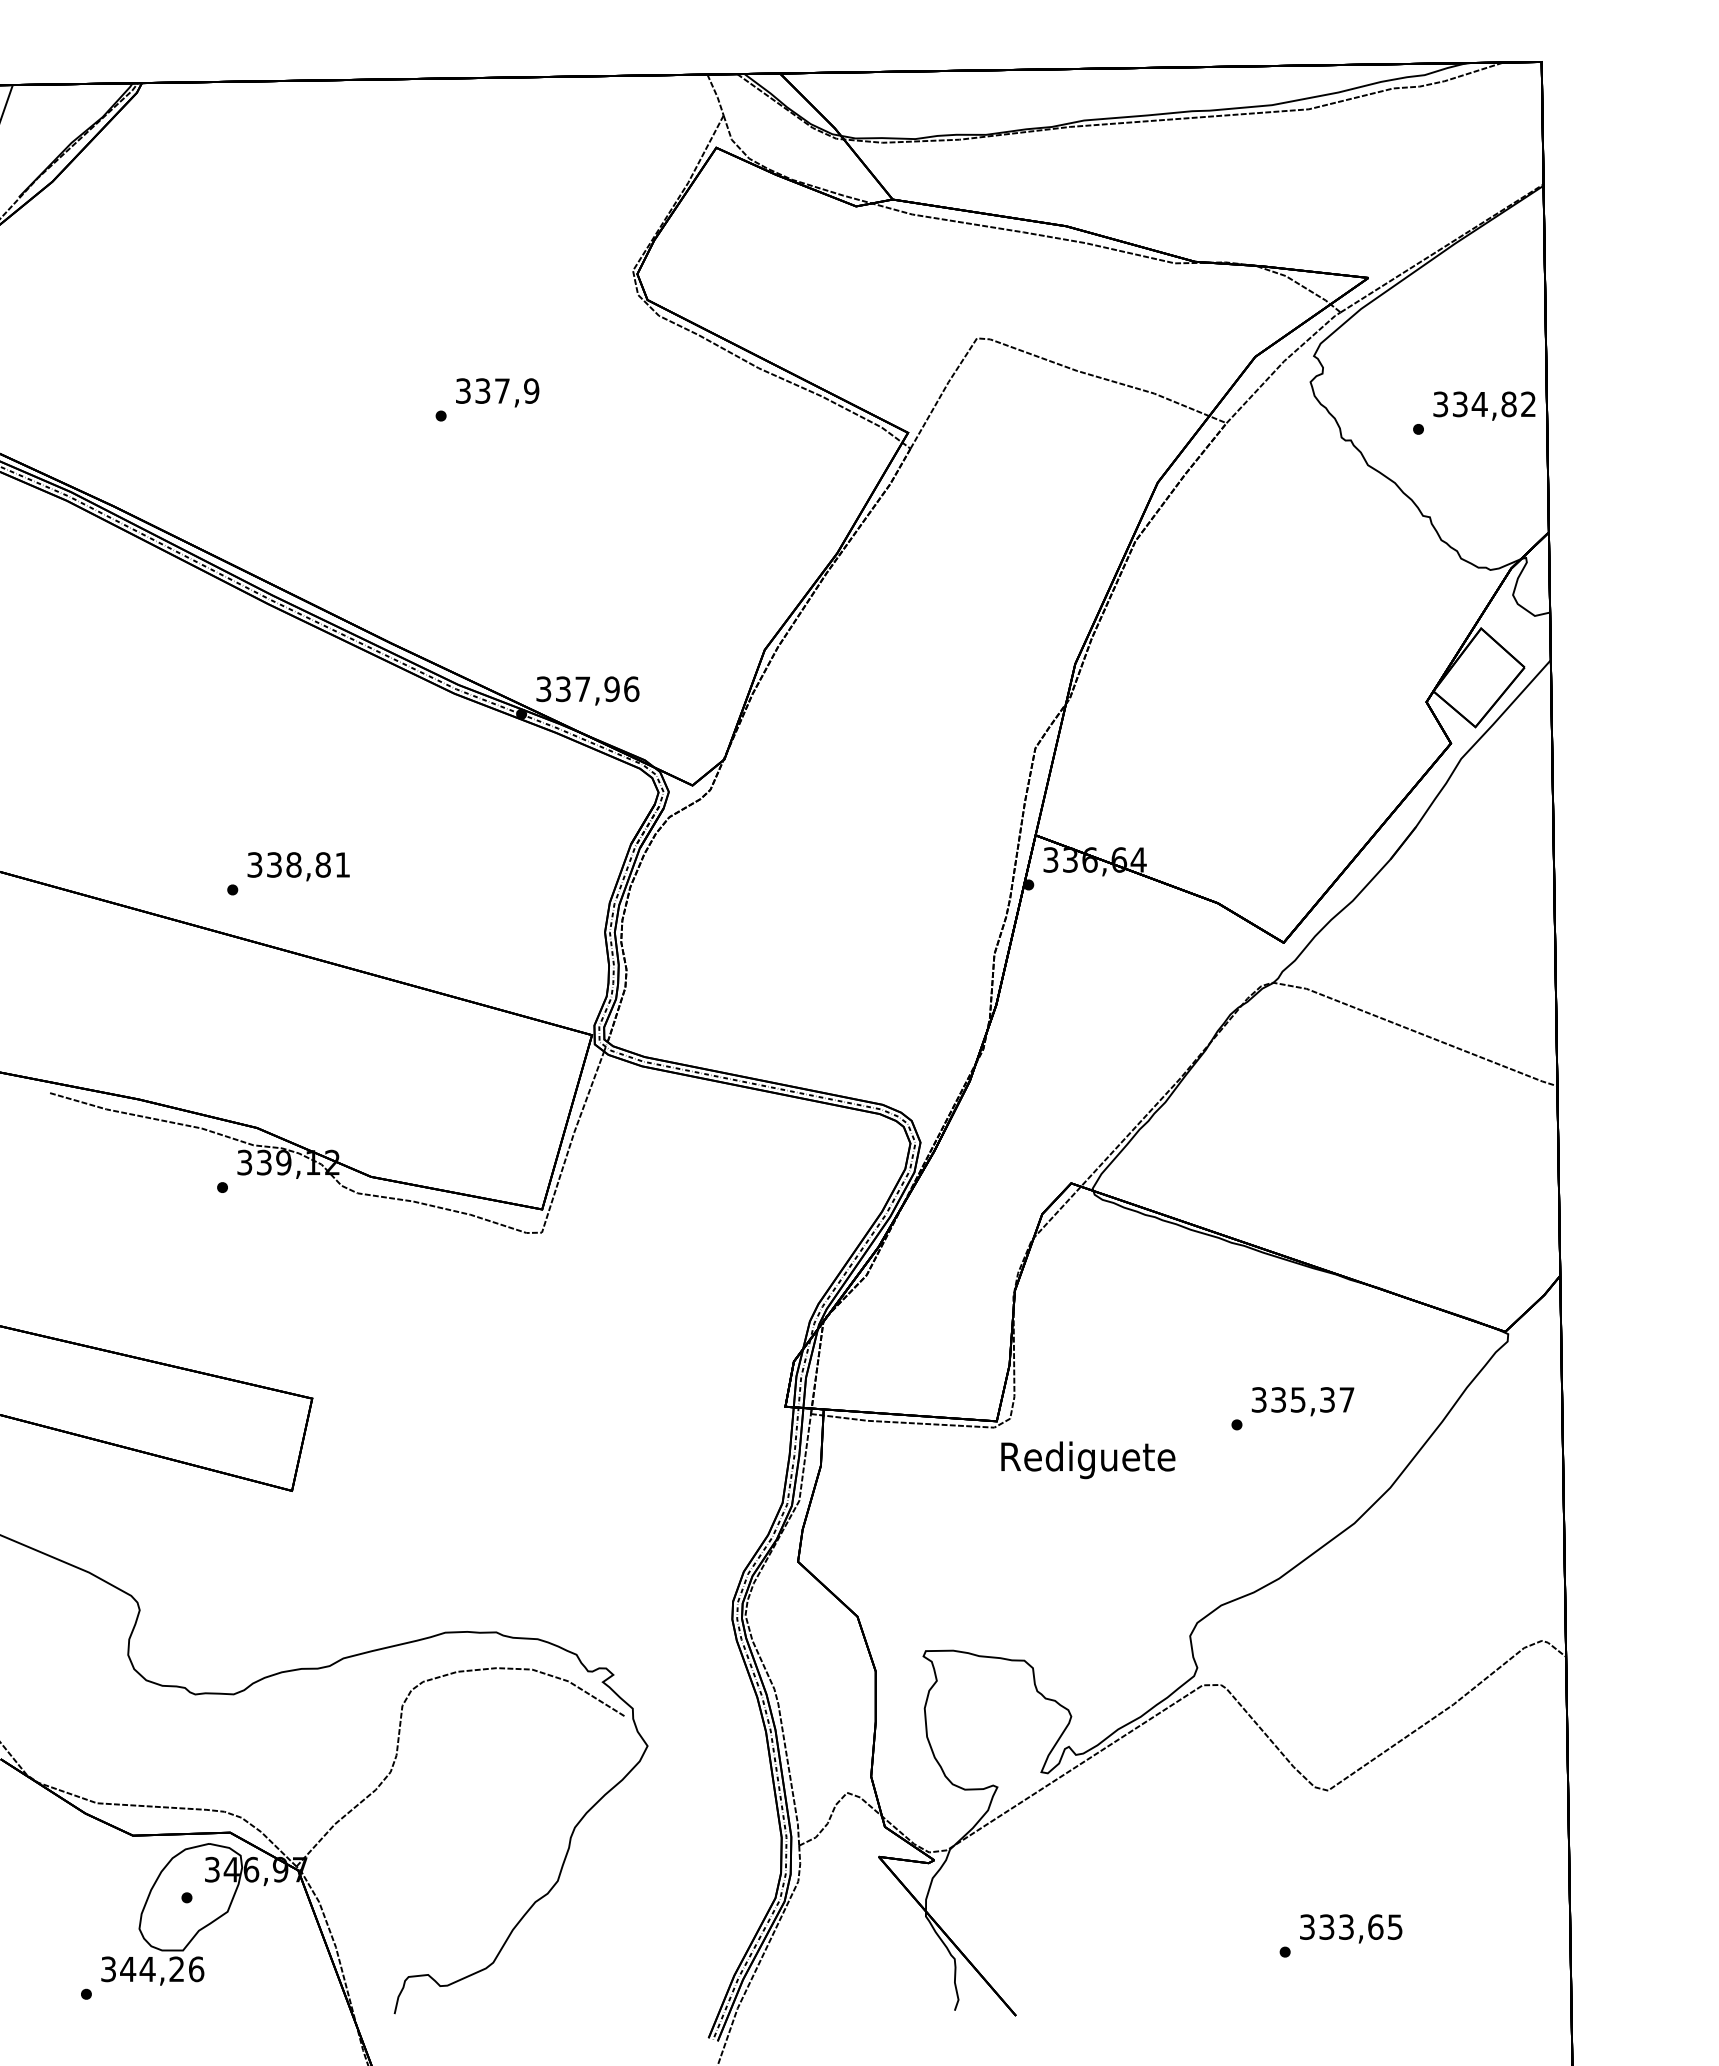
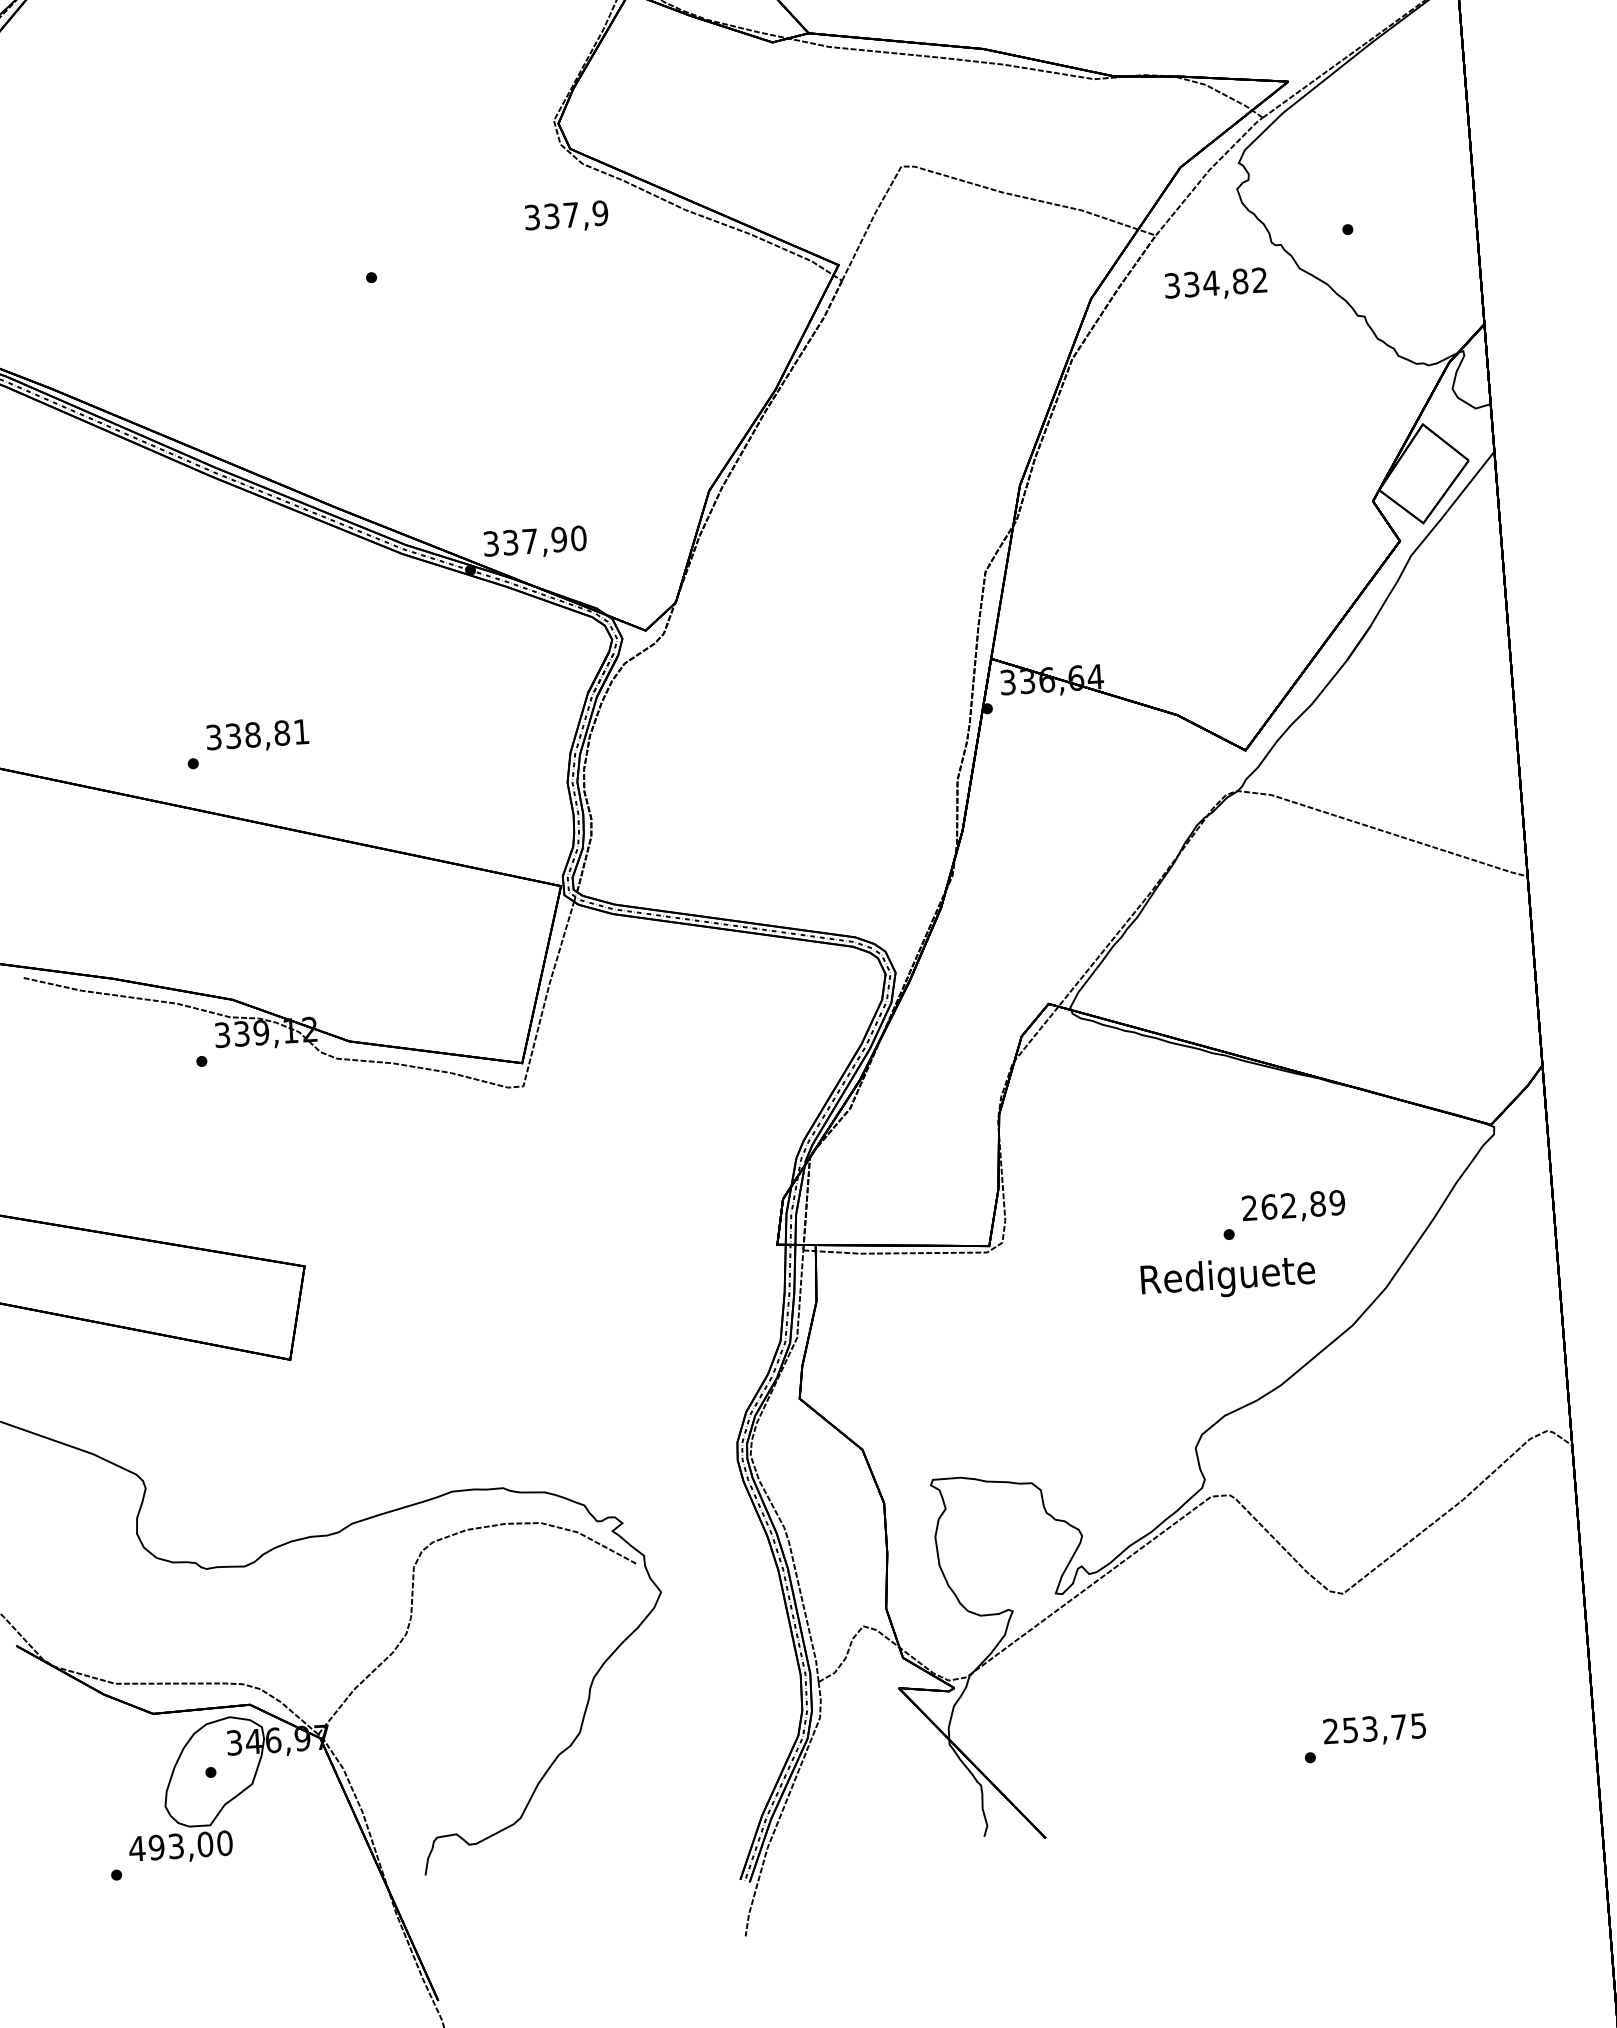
text: (497, 392) -> (566, 216), moved
text: (1484, 405) -> (1215, 284), moved
text: (631, 688) -> (578, 537), 337,96 -> 337,90
text: (1302, 1399) -> (1292, 1205), 335,37 -> 262,89
text: (1088, 1460) -> (1228, 1278), moved
text: (1341, 1926) -> (1364, 1728), 333,65 -> 253,75
text: (152, 1969) -> (181, 1846), 344,26 -> 493,00

